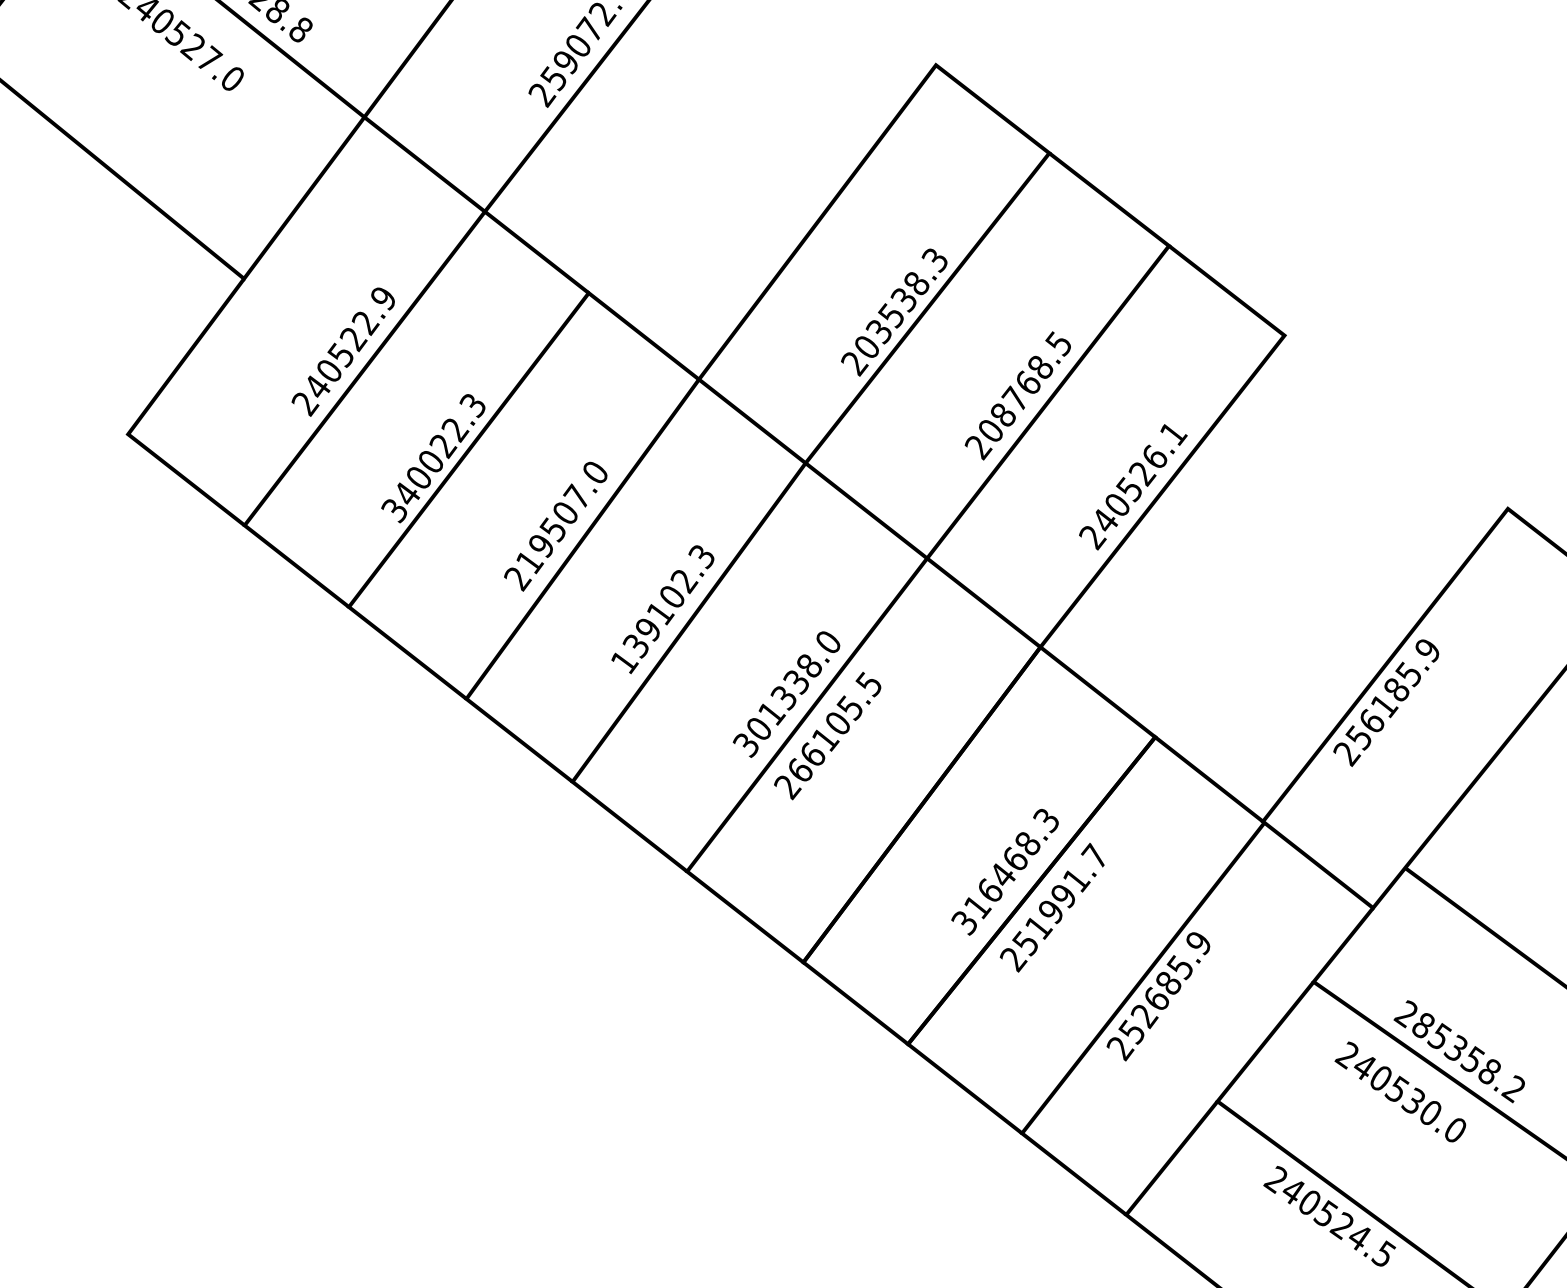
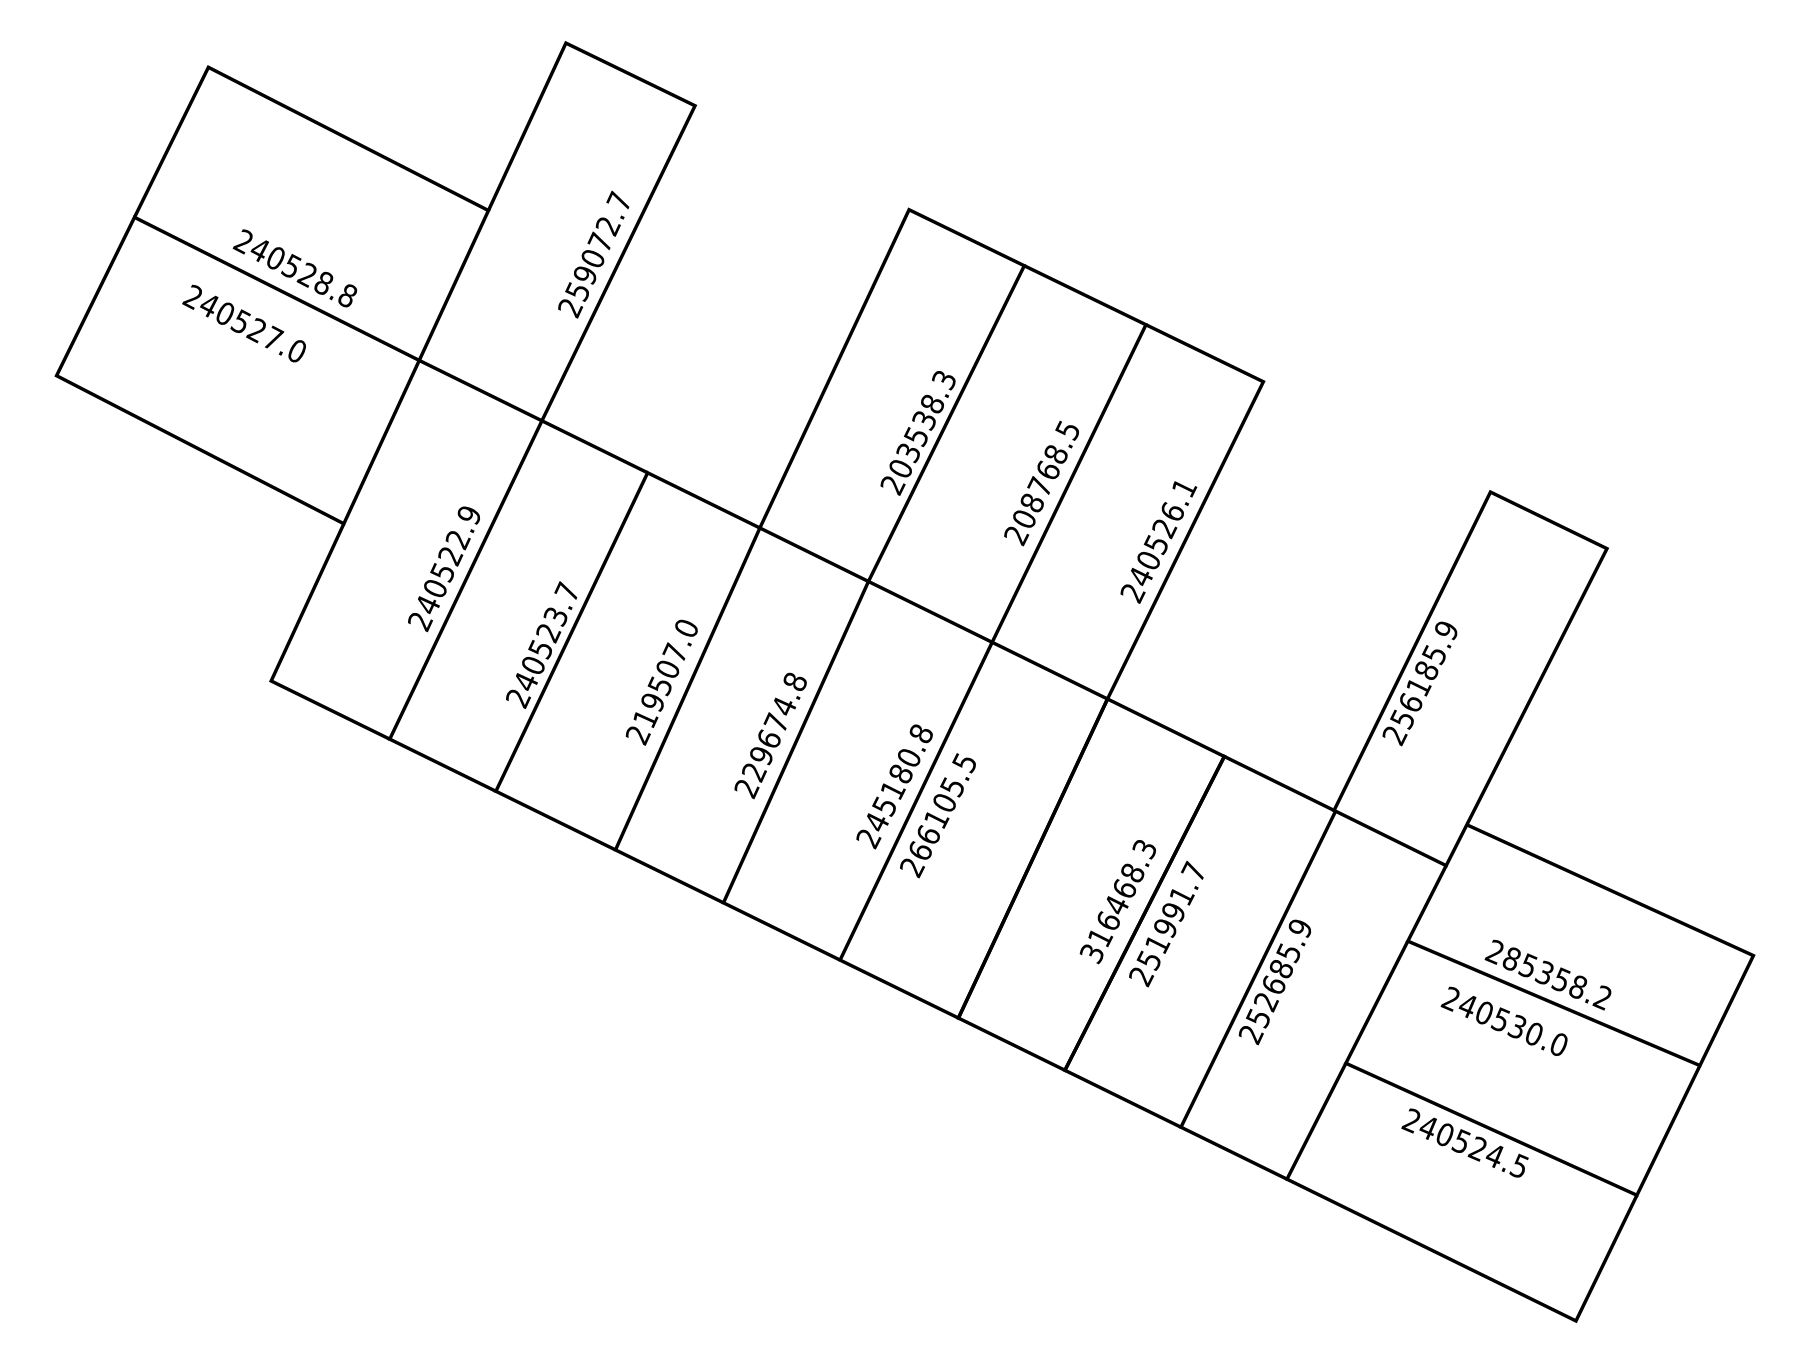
text: (432, 456) -> (541, 644), 340022.3 -> 240523.7
text: (662, 609) -> (770, 735), 139102.3 -> 229674.8
text: (786, 693) -> (894, 786), 301338.0 -> 245180.8

